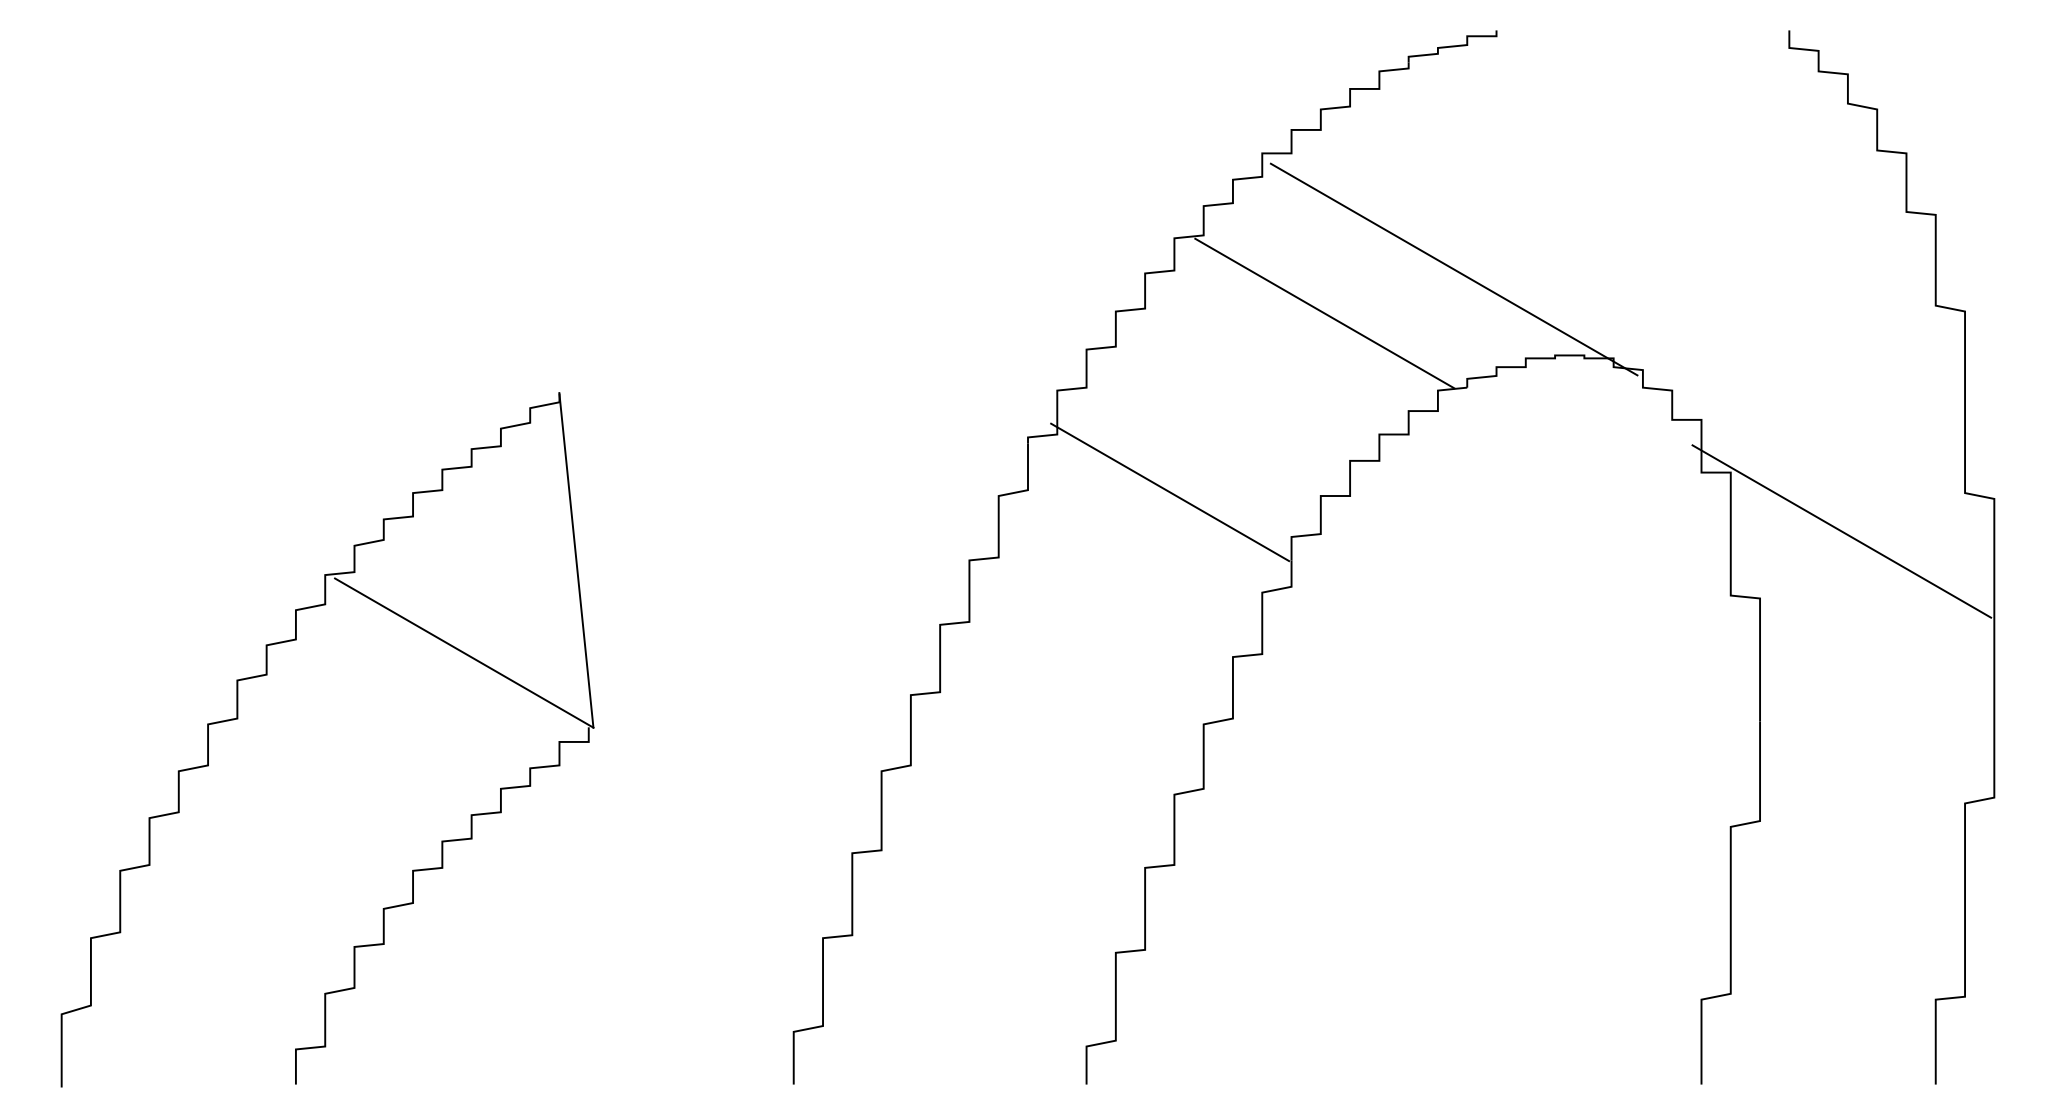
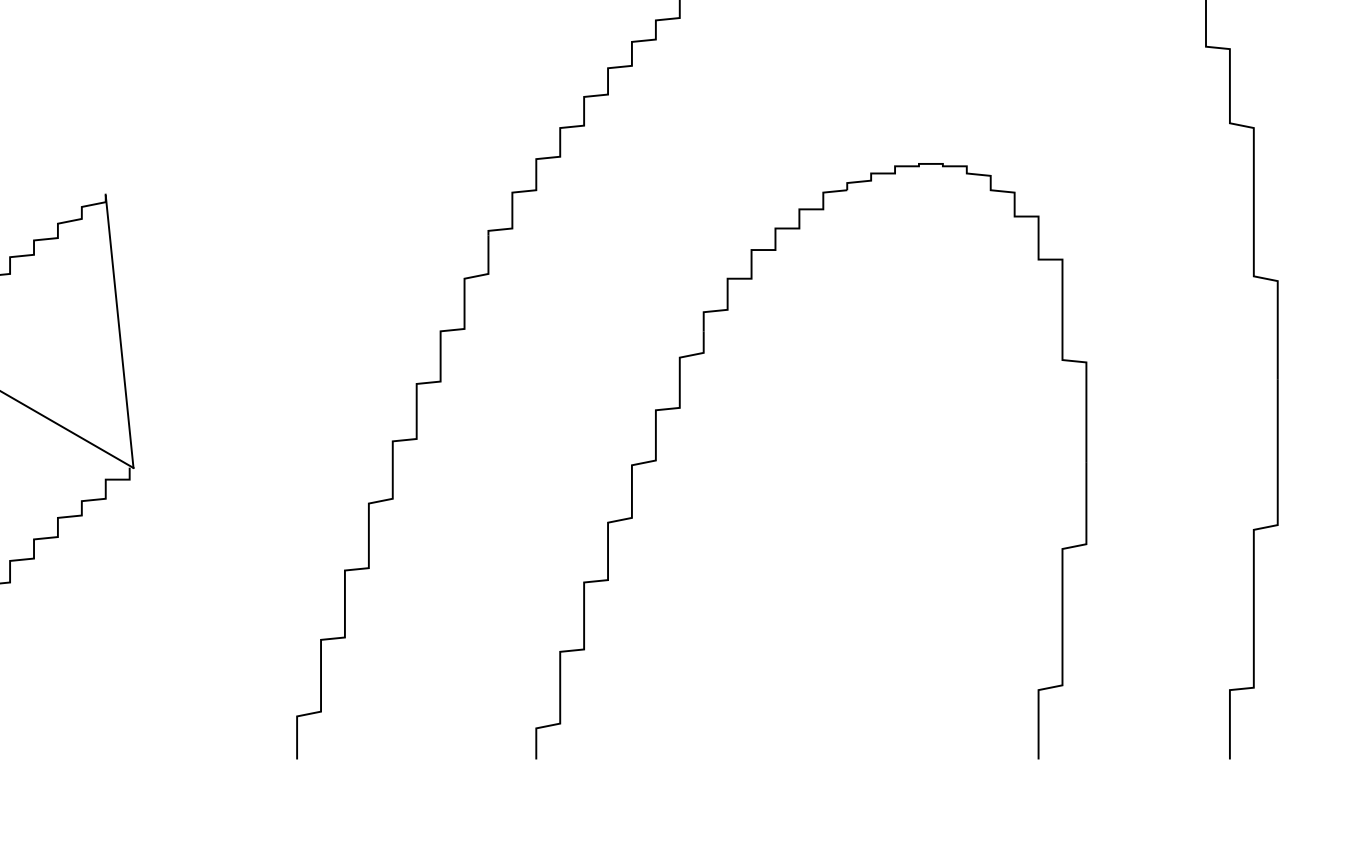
line: (1453, 269) -> (836, 93), removed
line: (1324, 313) -> (730, 129), removed
line: (1170, 492) -> (604, 275), removed
line: (1841, 531) -> (1152, 307), removed

